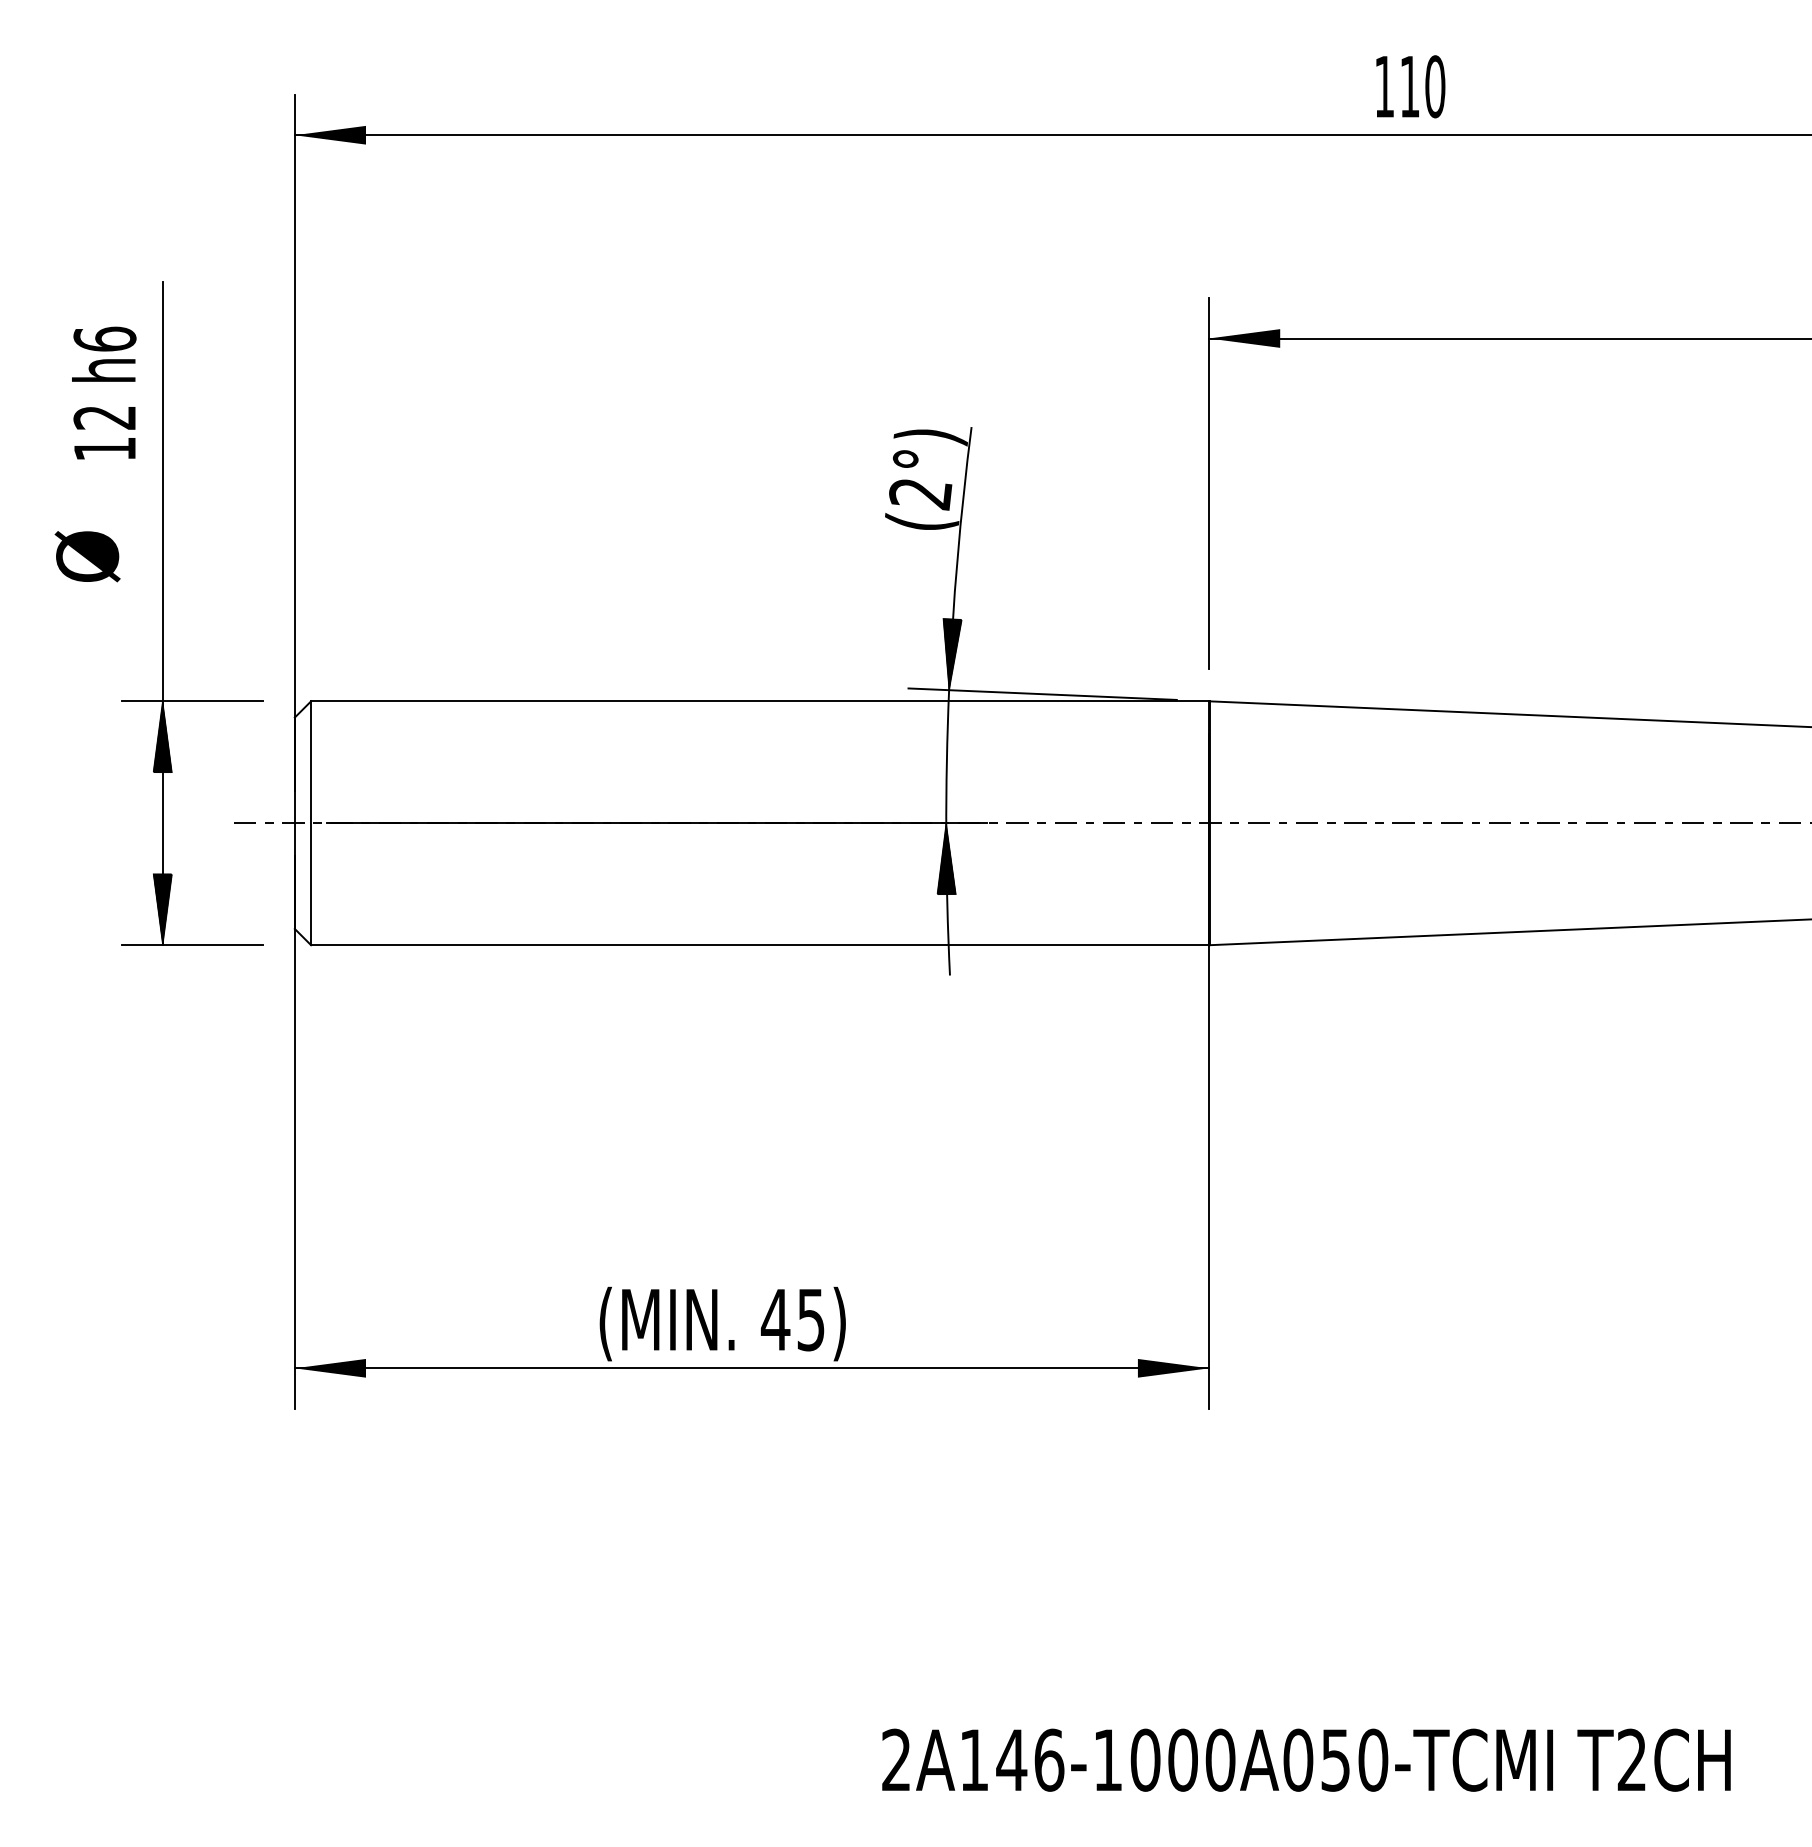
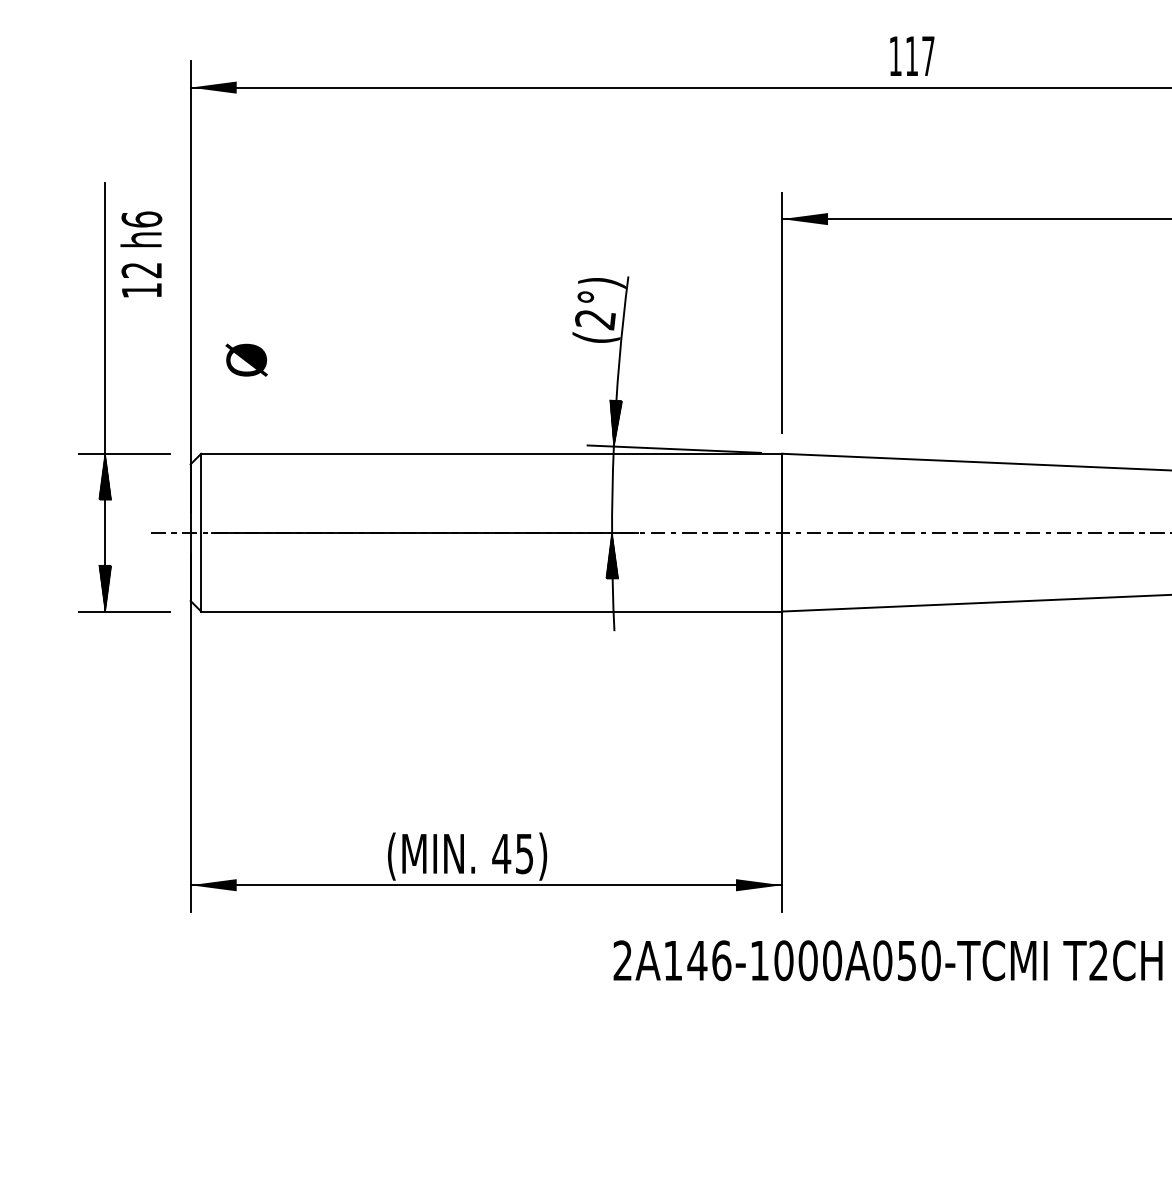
text: (1435, 85) -> (928, 55), 110 -> 117
text: (104, 393) -> (141, 254), moved
text: (87, 555) -> (246, 359), moved
text: (1305, 1759) -> (887, 960), moved

